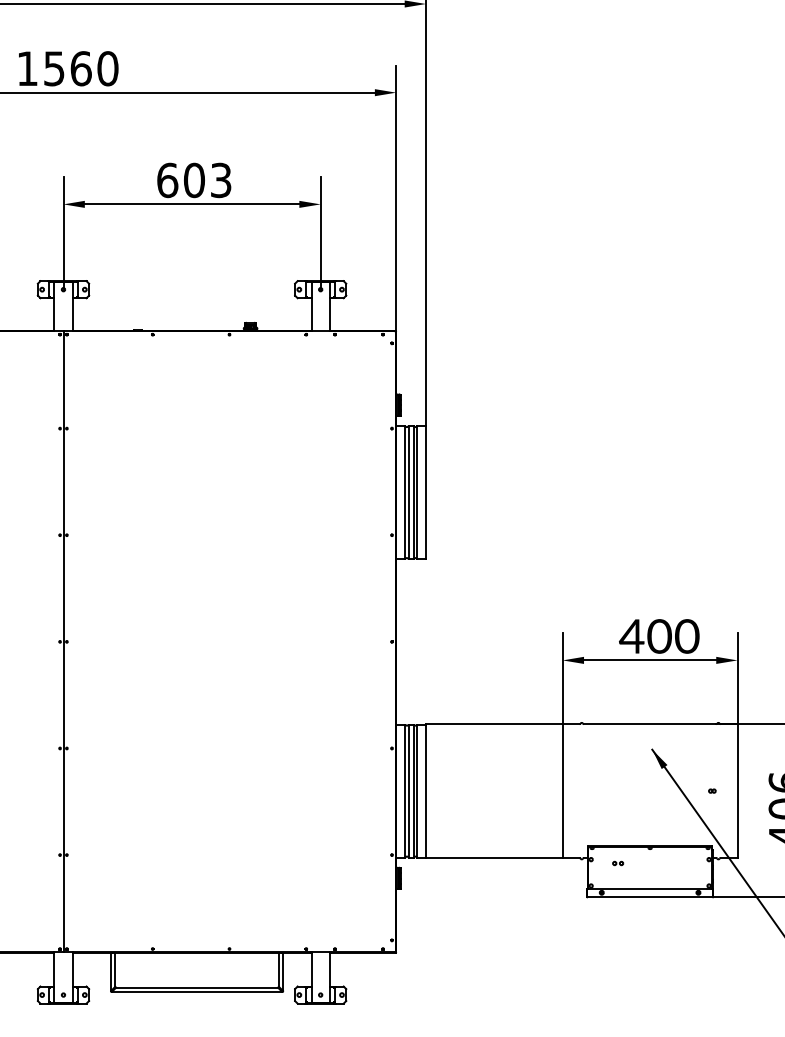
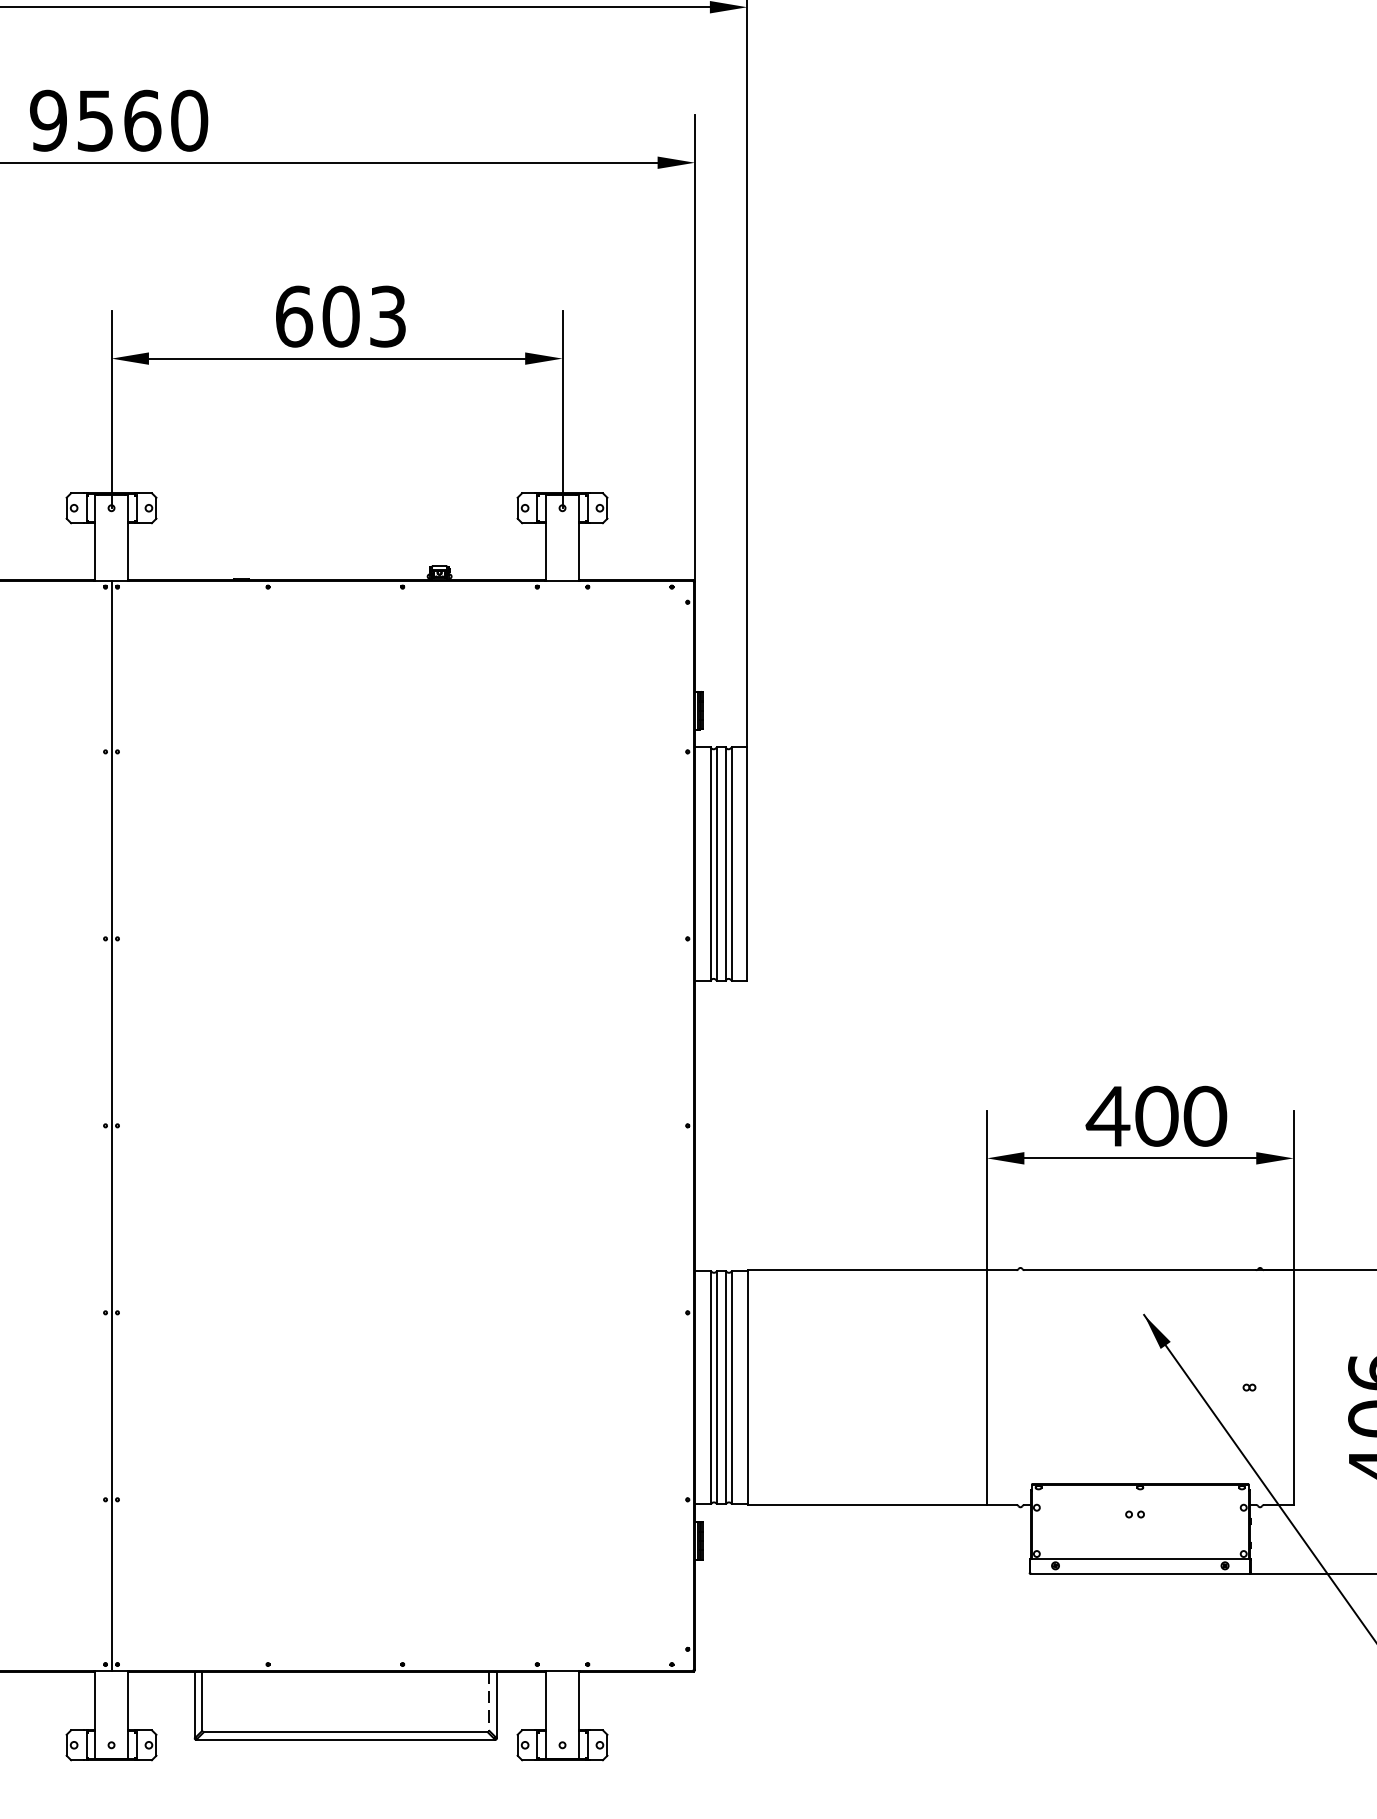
text: (27, 68) -> (48, 120), 1560 -> 9560
part: (618, 863) -> (1135, 1514), moved
line: (278, 970) -> (488, 1702), solid -> dashed

